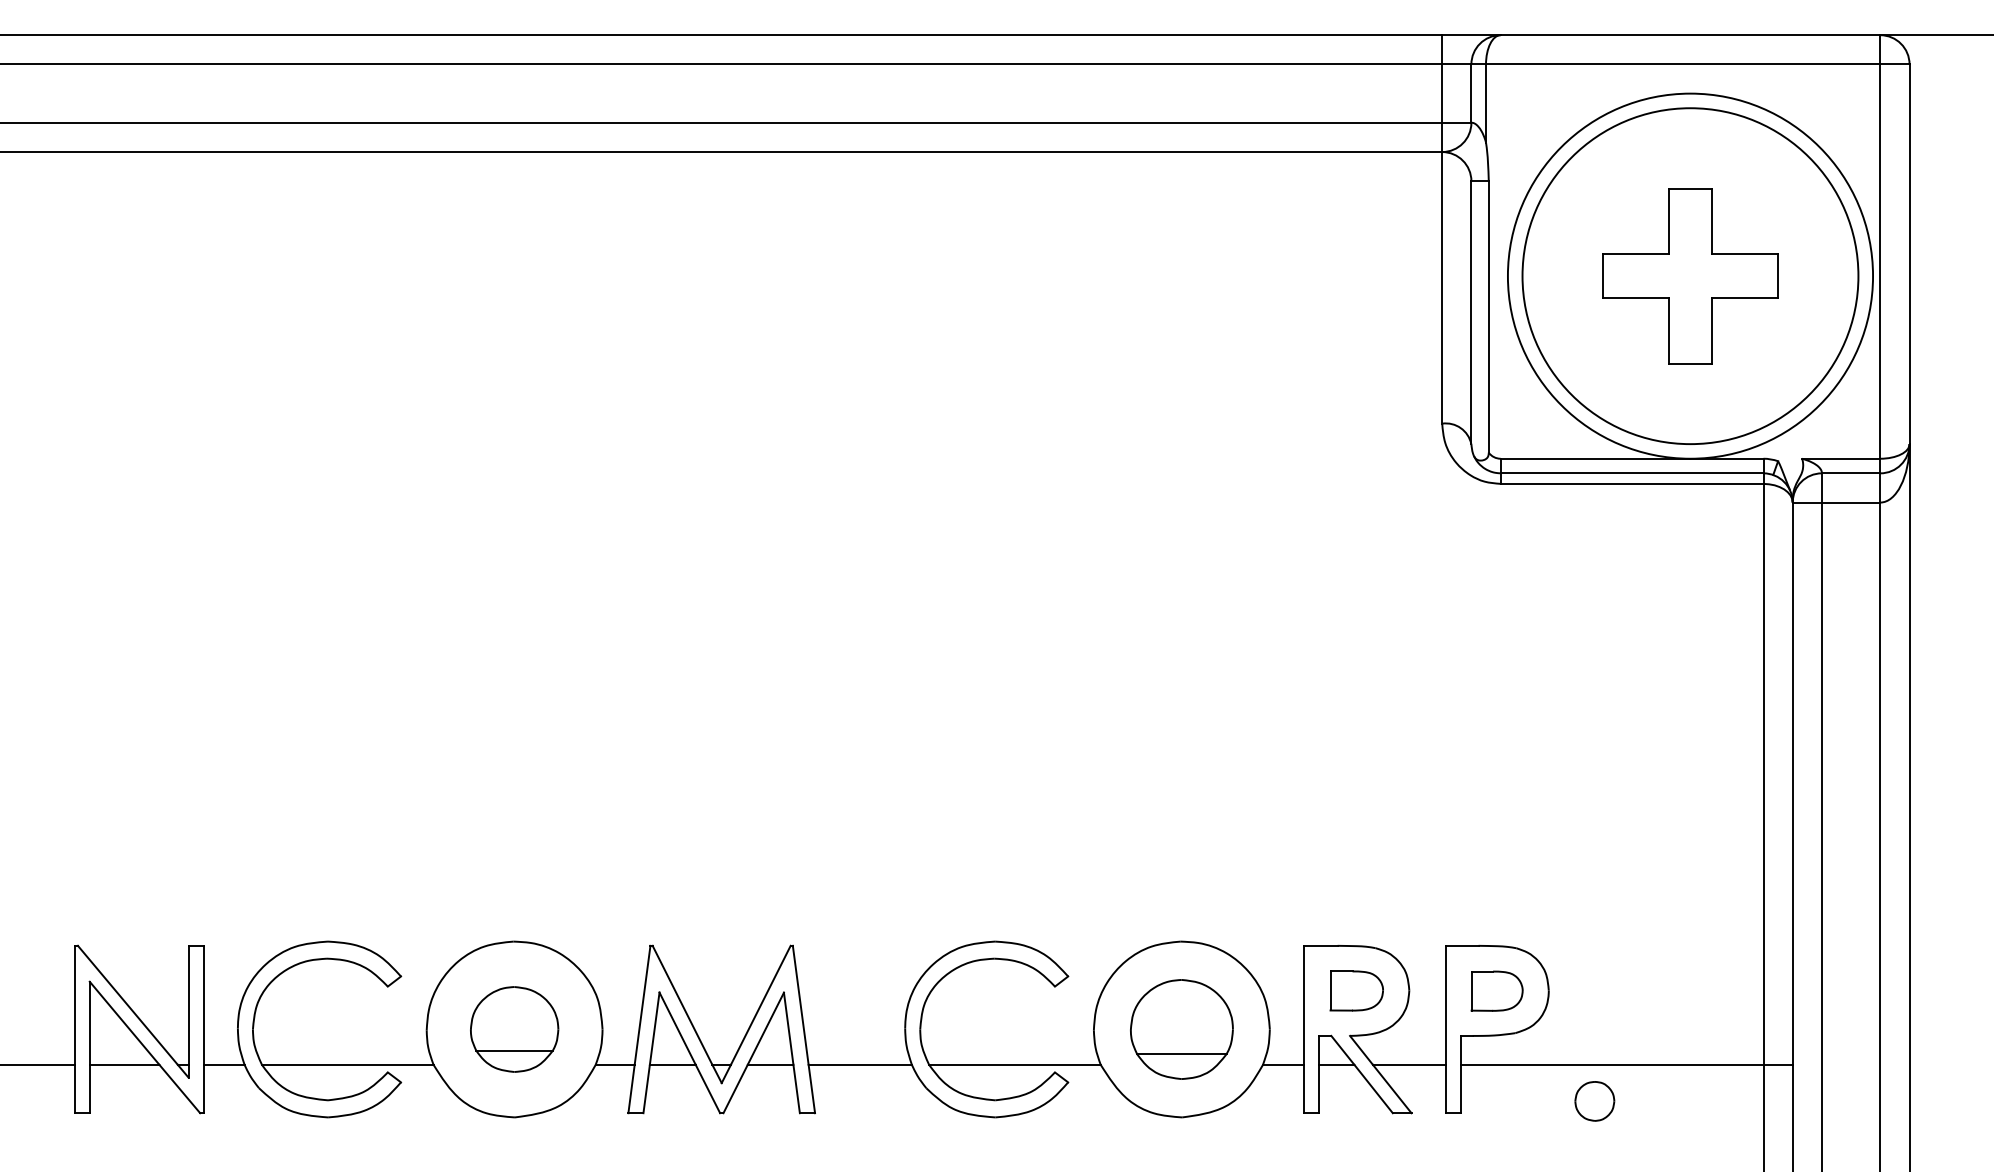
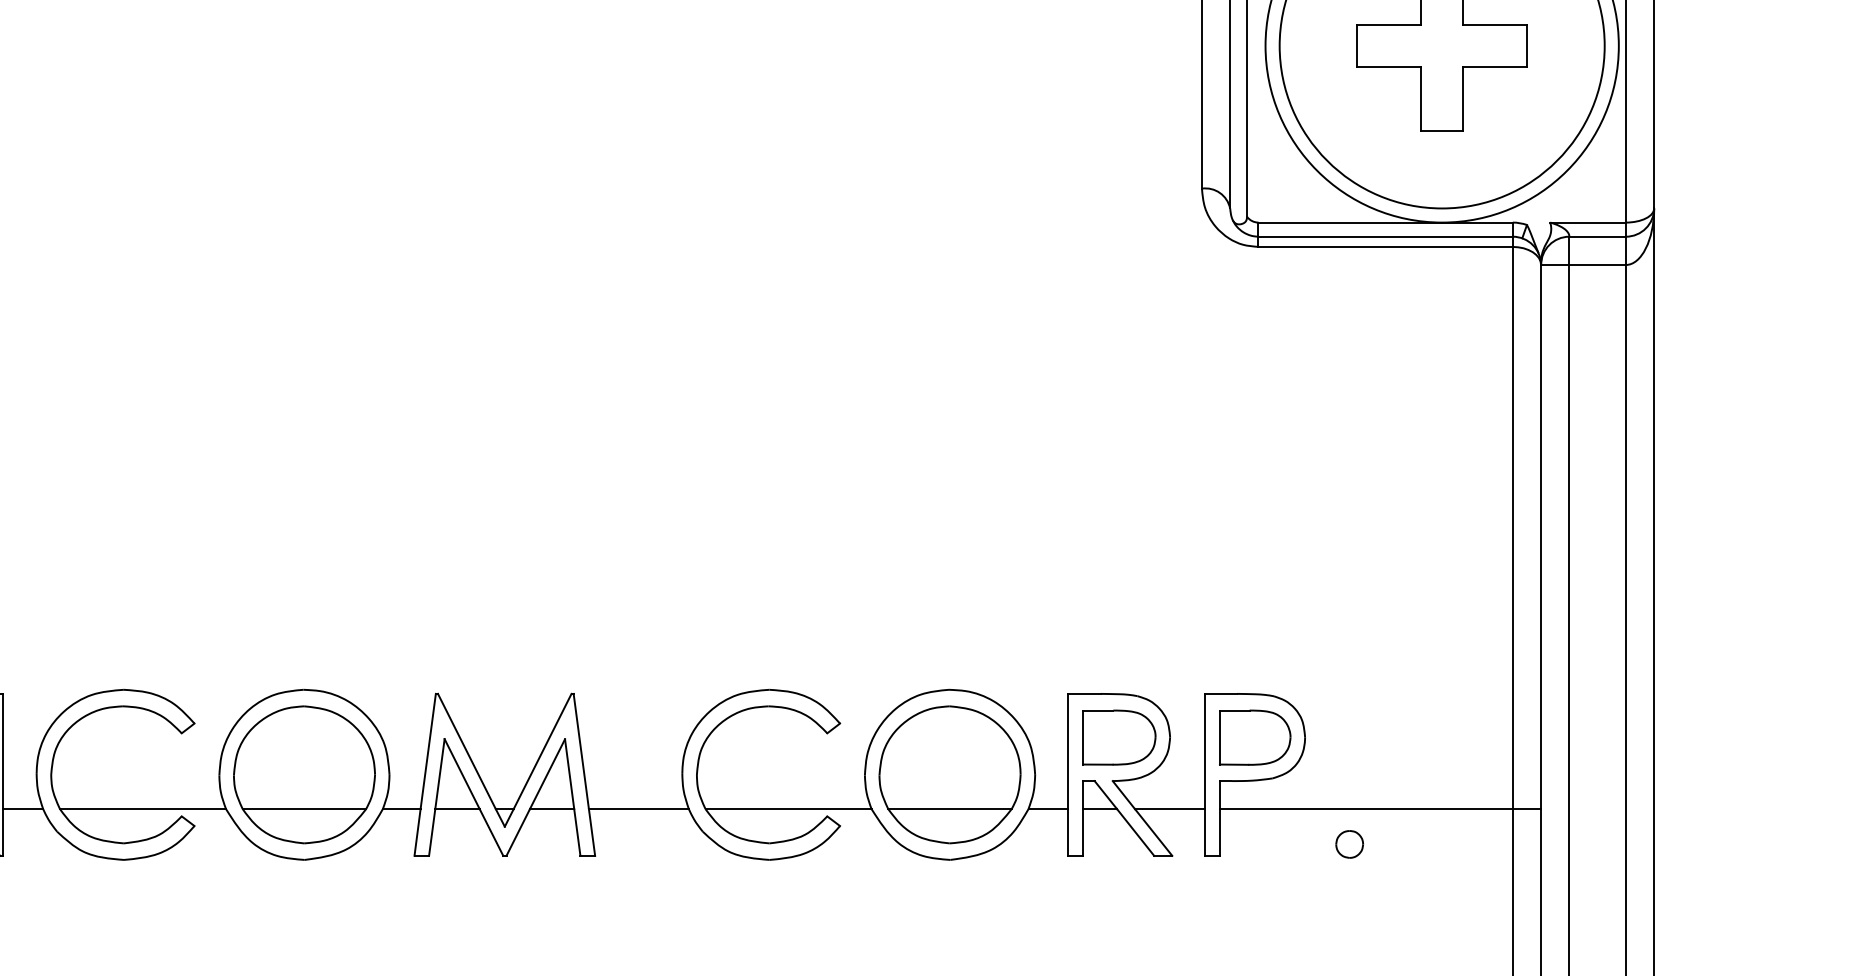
part: (1356, 990) -> (1119, 737), size x1.43
part: (1496, 991) -> (1254, 738), size x1.43
part: (514, 1029) -> (304, 774), size x1.67
part: (1181, 1029) -> (949, 774), size x1.43
part: (1594, 1101) -> (1349, 844), size x0.71

